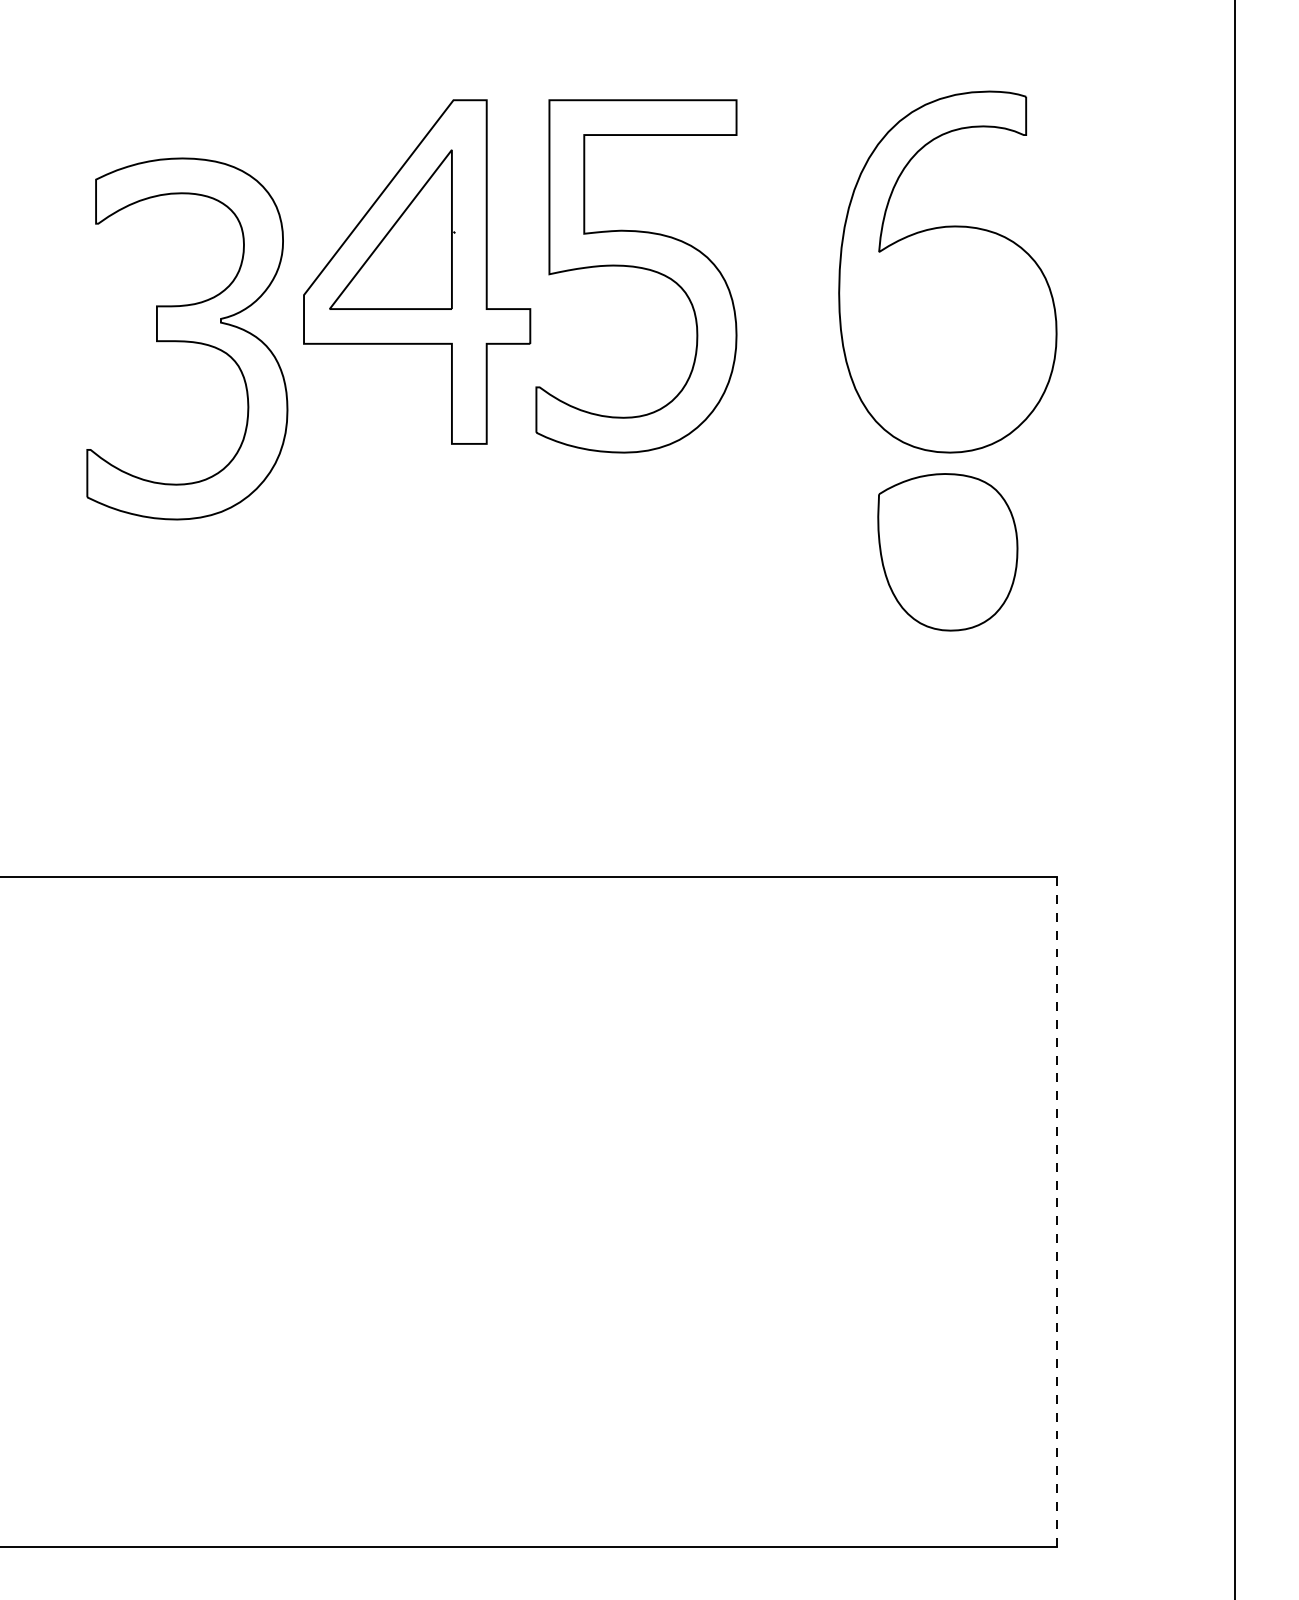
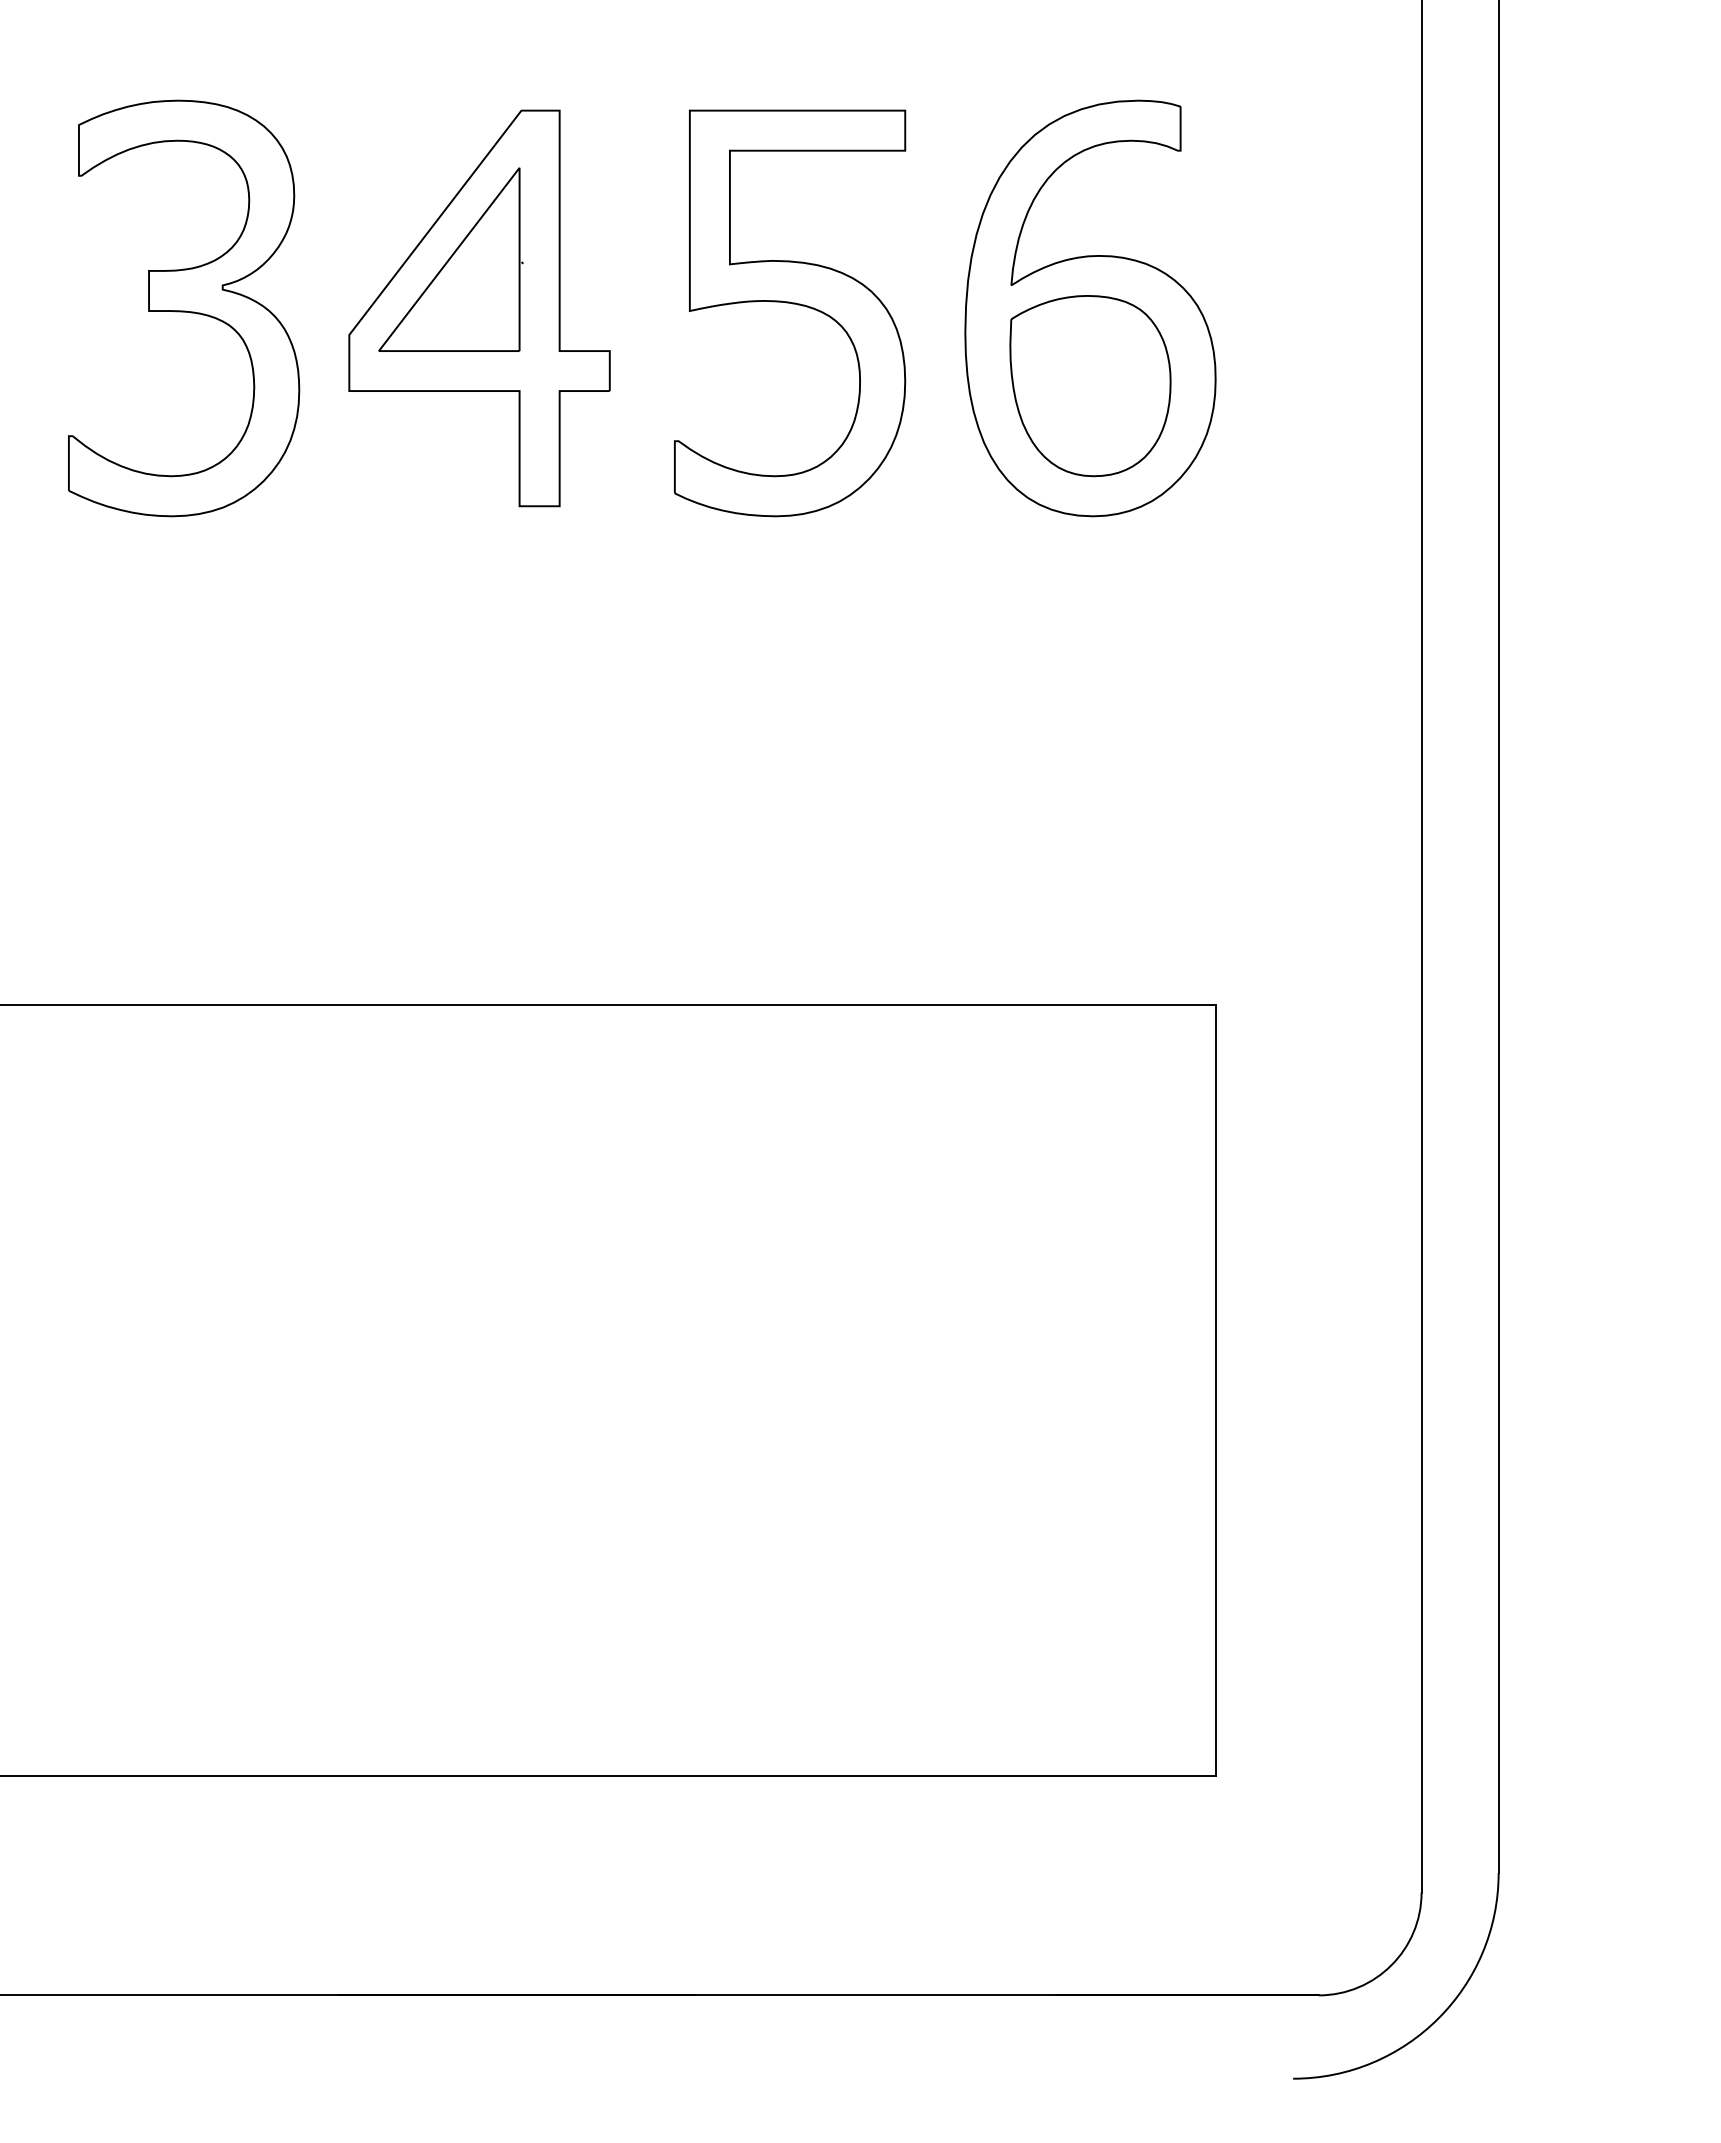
part: (638, 268) -> (792, 304), moved
part: (187, 338) -> (184, 308), moved
curve: (885, 569) -> (1018, 405), moved
line: (1057, 1212) -> (1216, 1390), dashed -> solid

